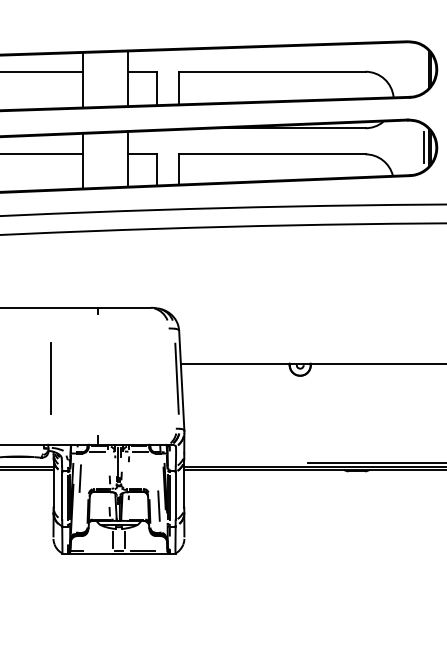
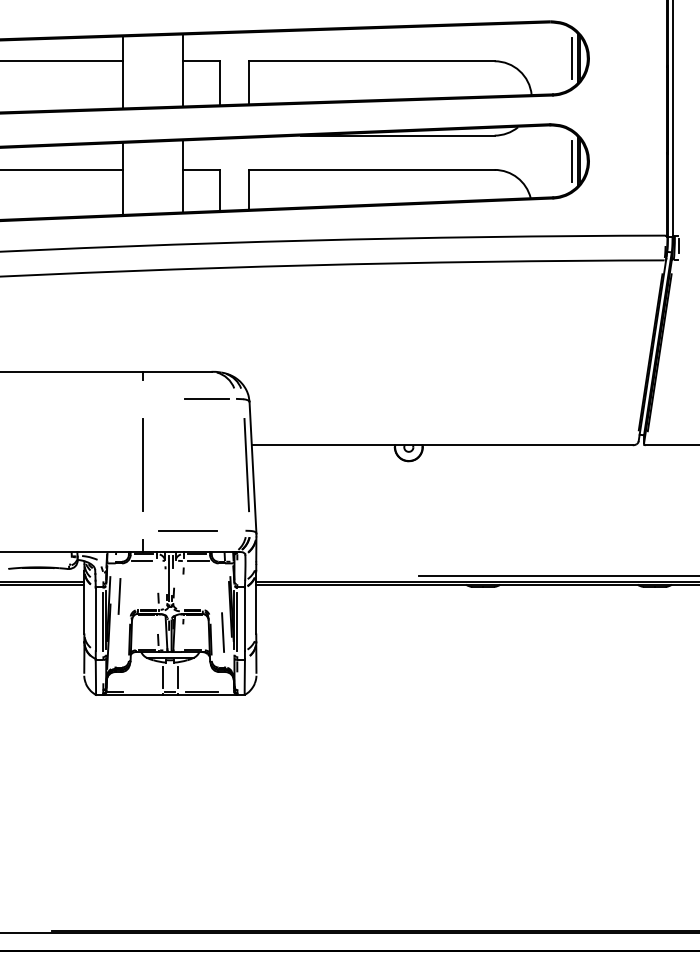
line: (423, 68) -> (571, 57), added
line: (146, 328) -> (206, 398), added
line: (50, 378) -> (142, 464), moved
line: (131, 428) -> (187, 530), added

